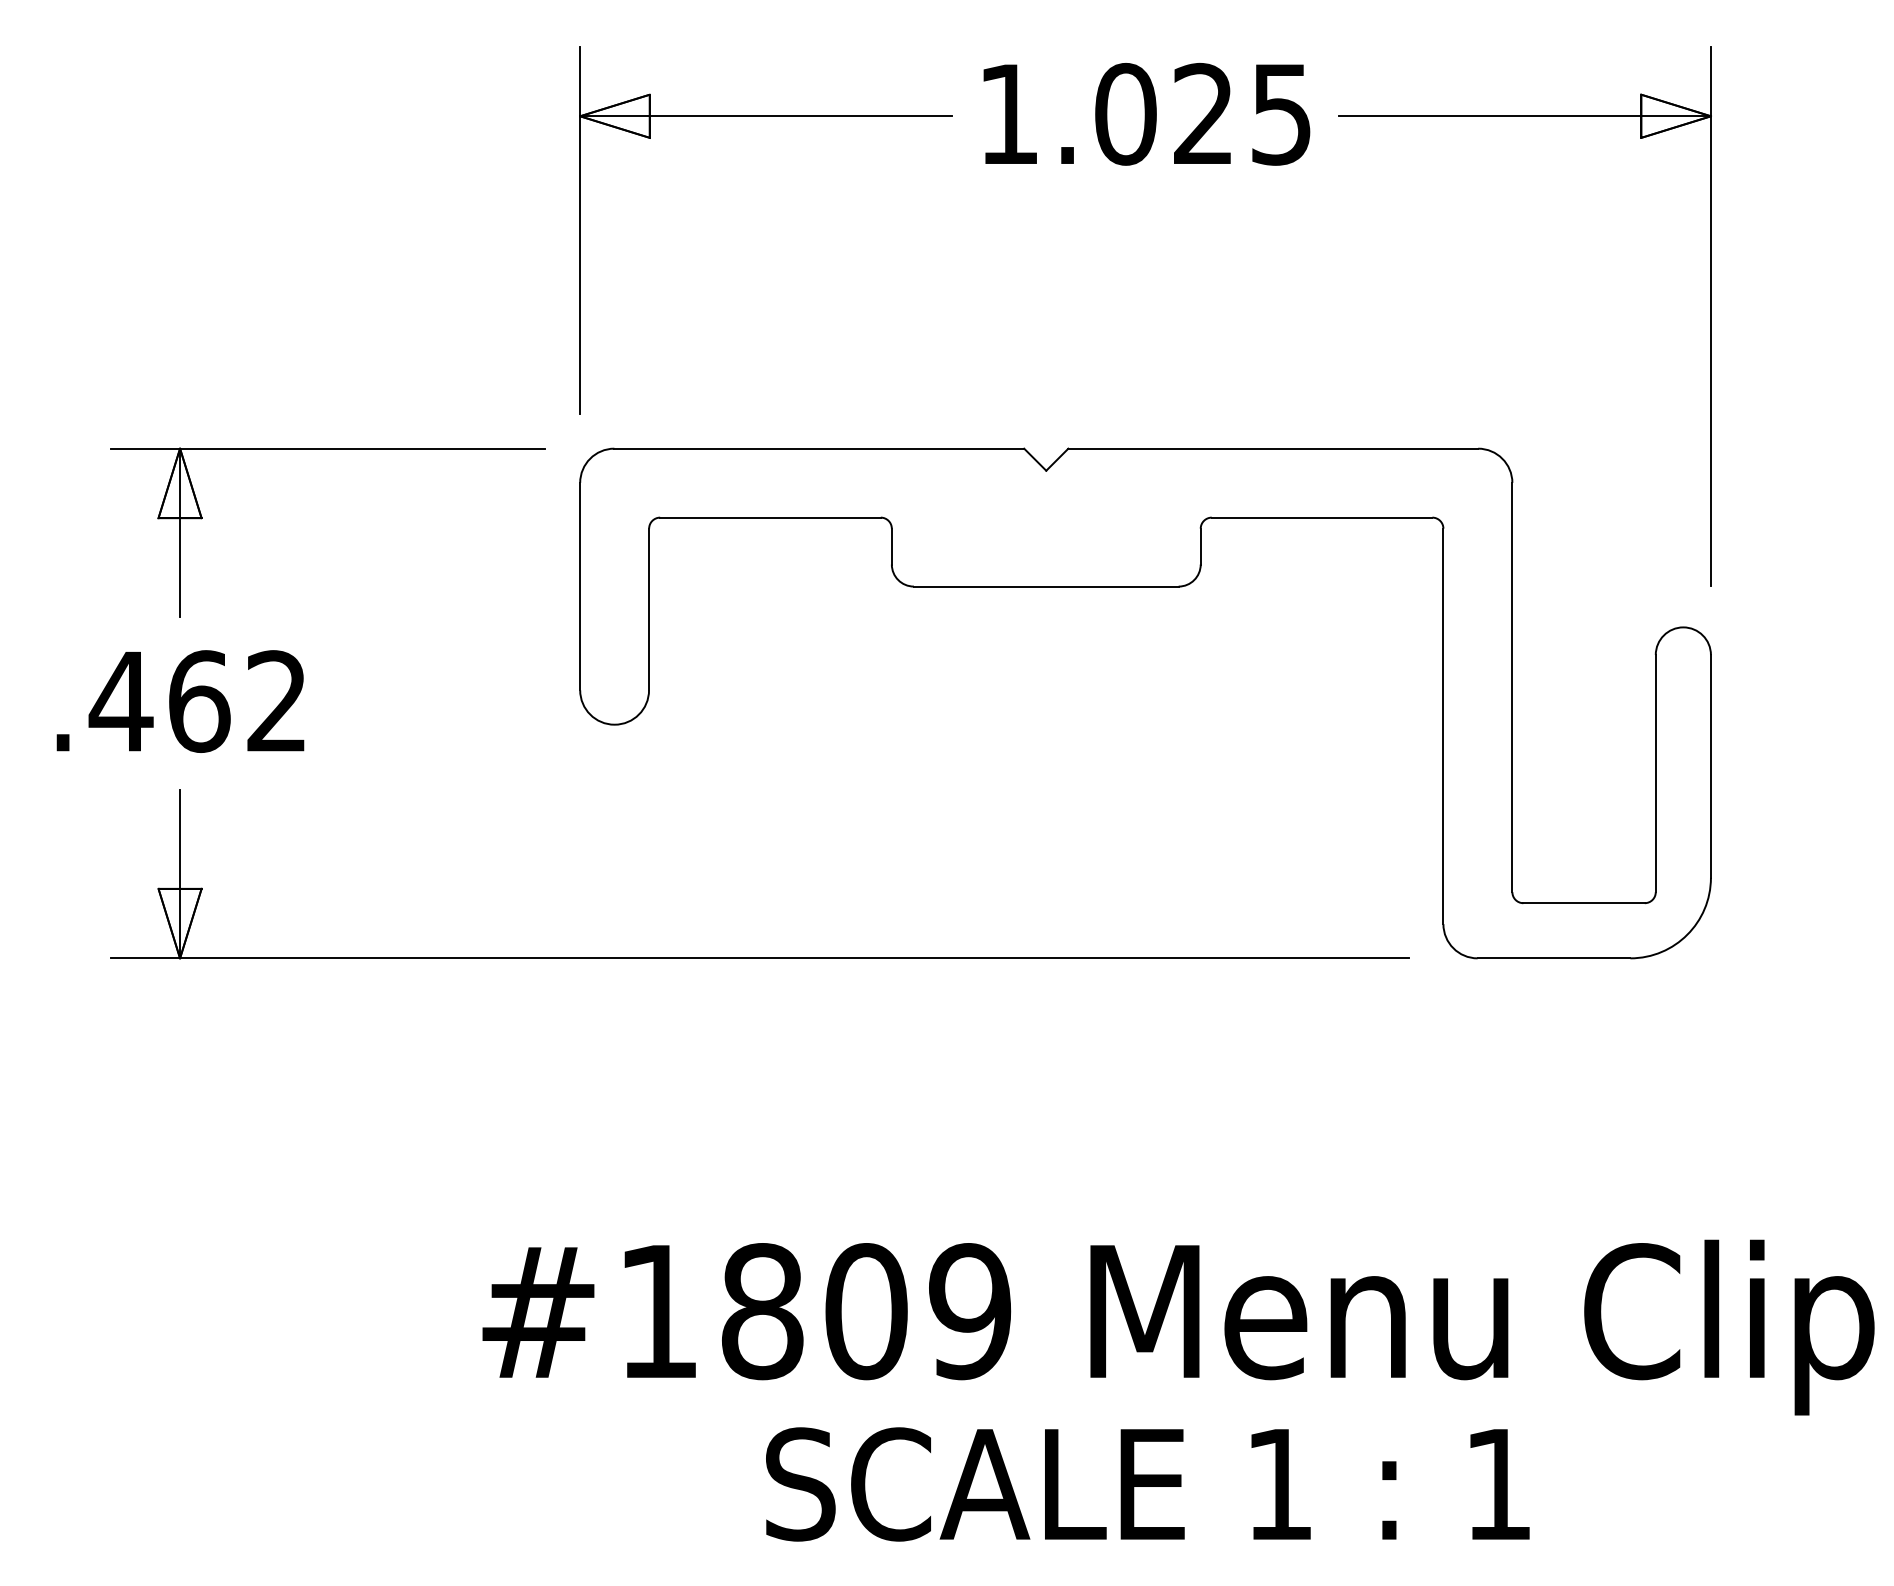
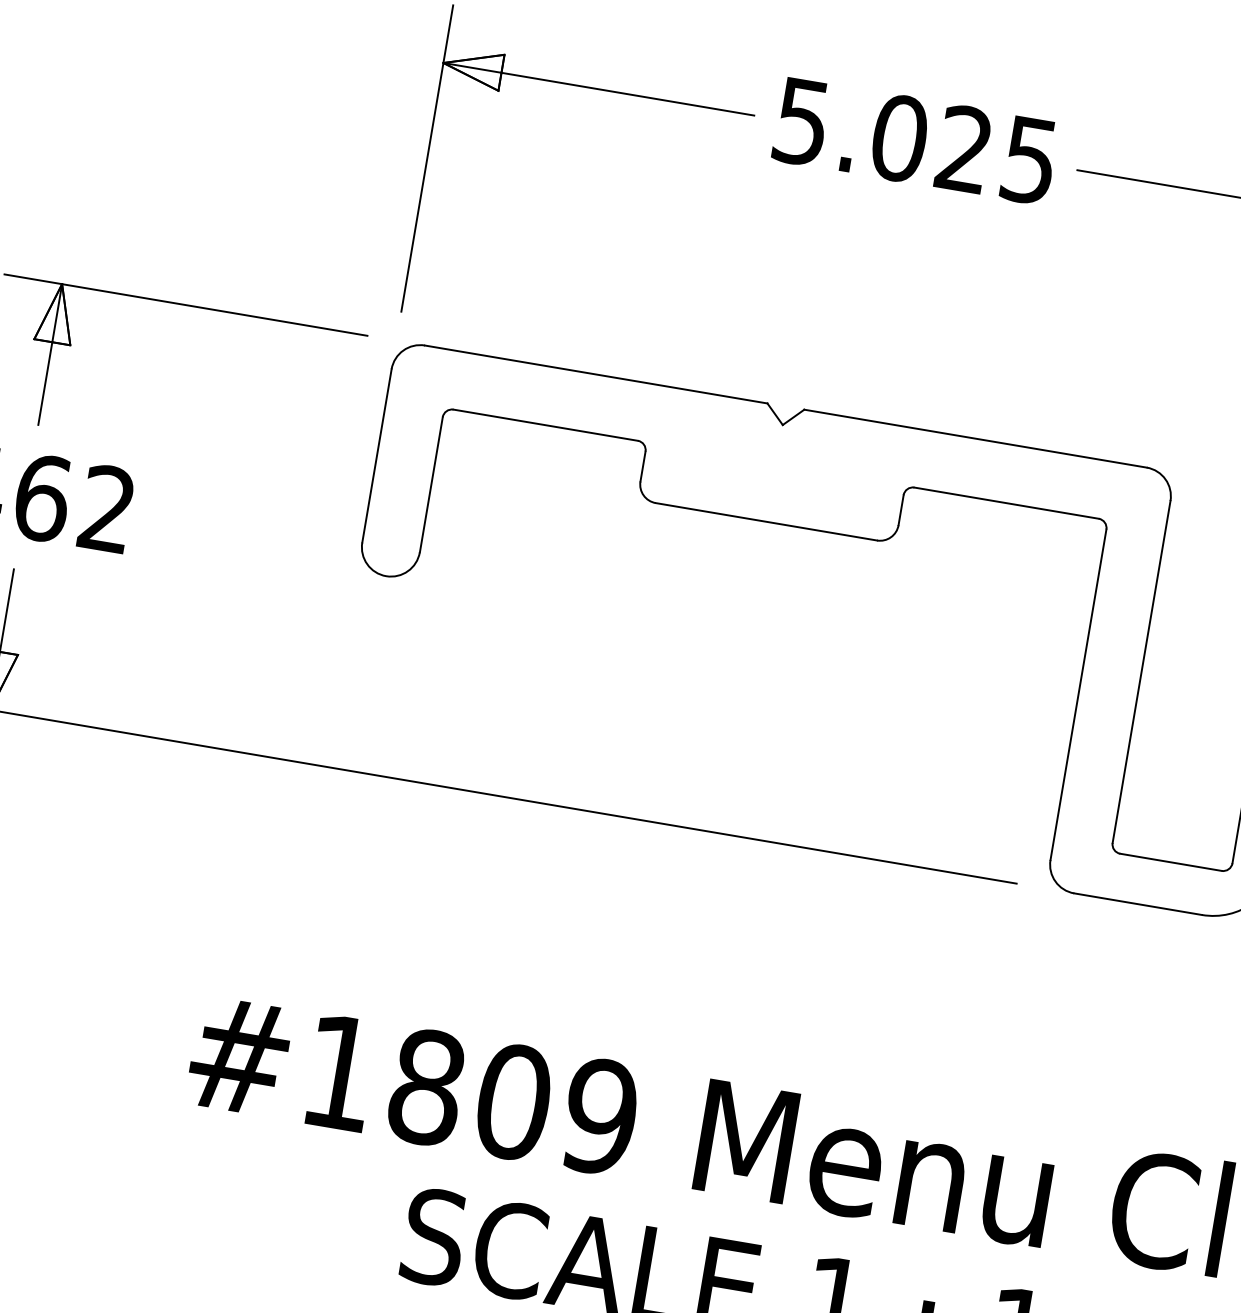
text: (1008, 114) -> (801, 122), 1.025 -> 5.025

